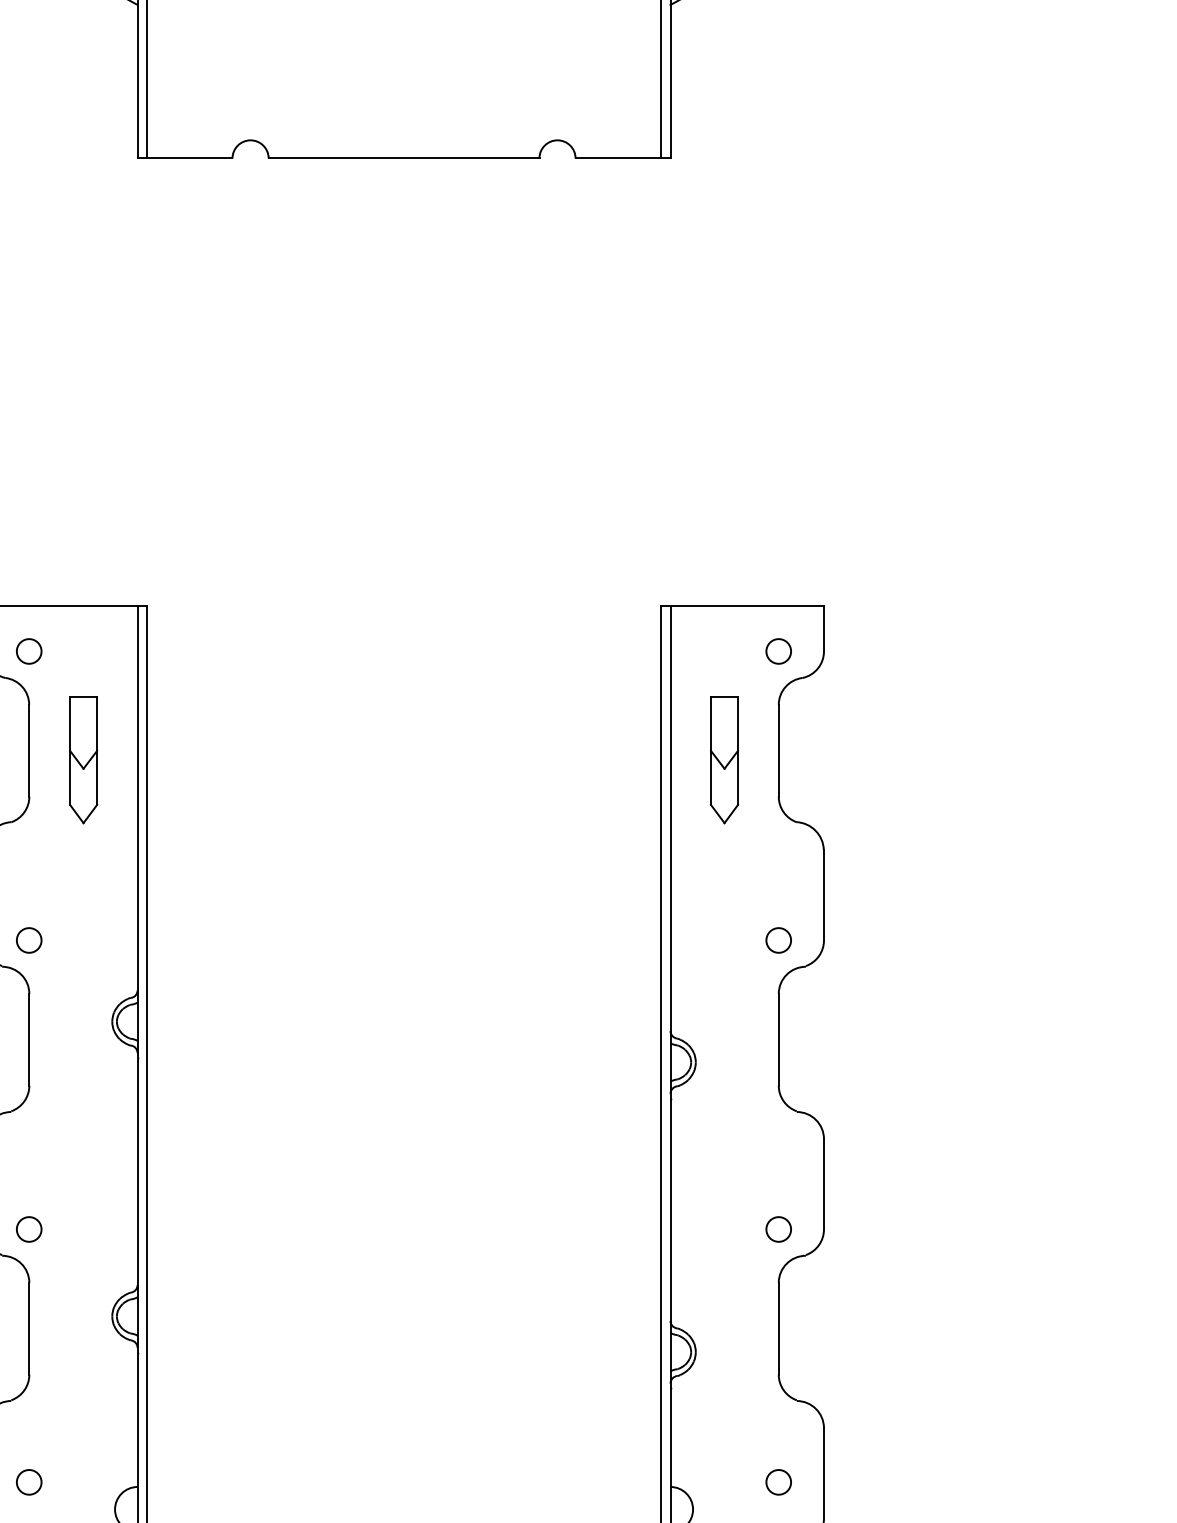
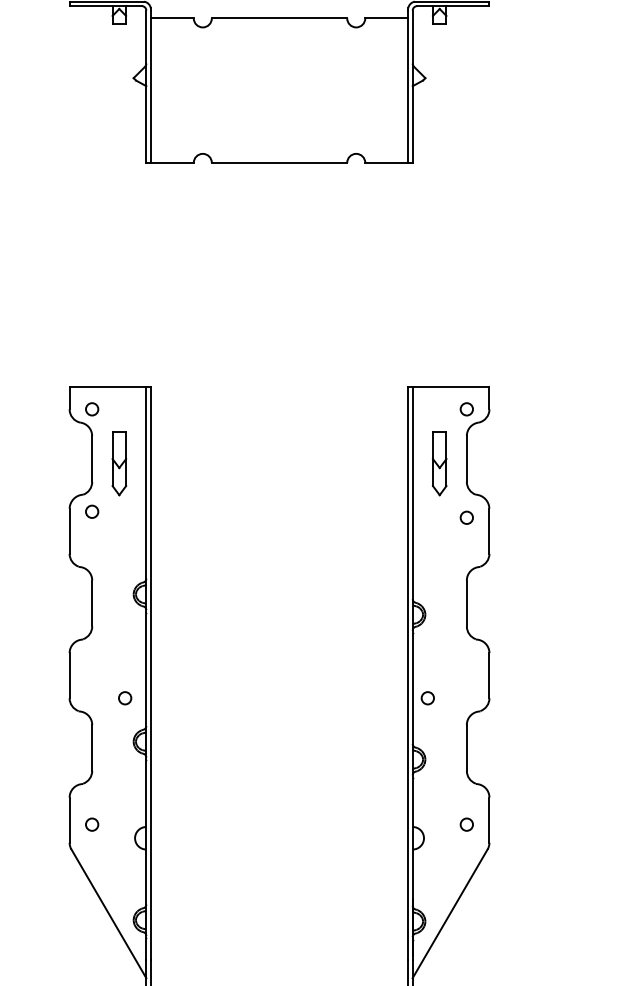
circle: (29, 939) -> (92, 511), moved
circle: (778, 939) -> (466, 517), moved
circle: (29, 1229) -> (125, 698), moved
circle: (778, 1229) -> (427, 698), moved

